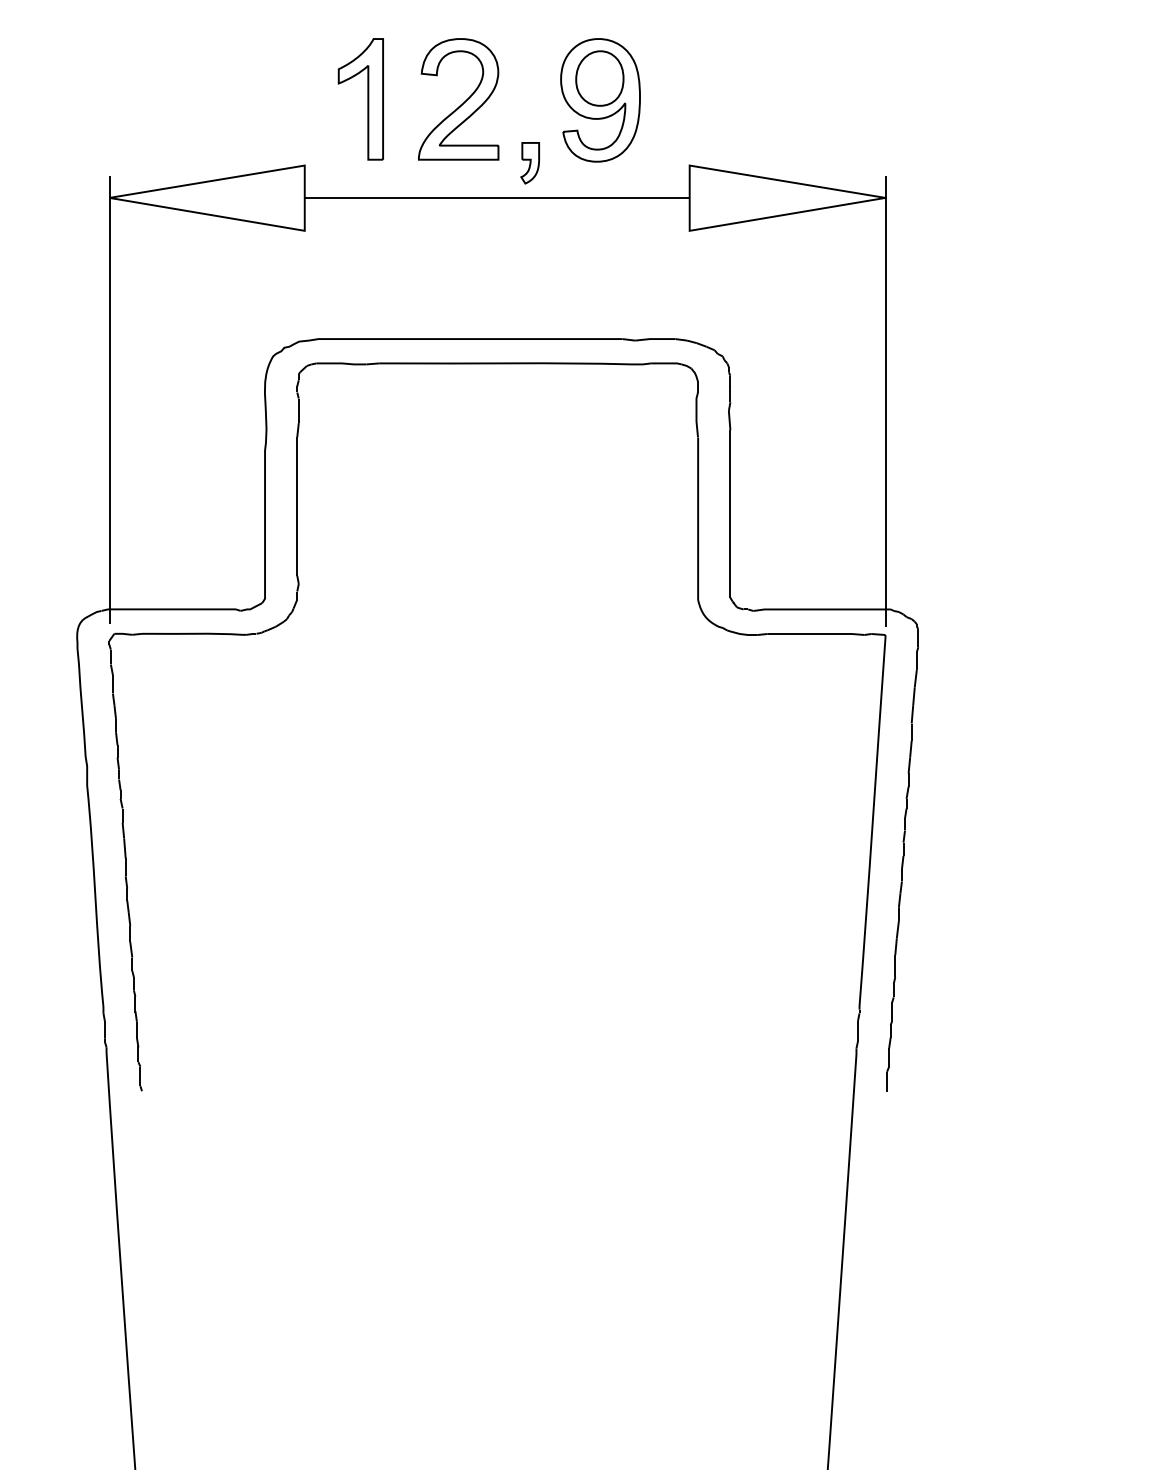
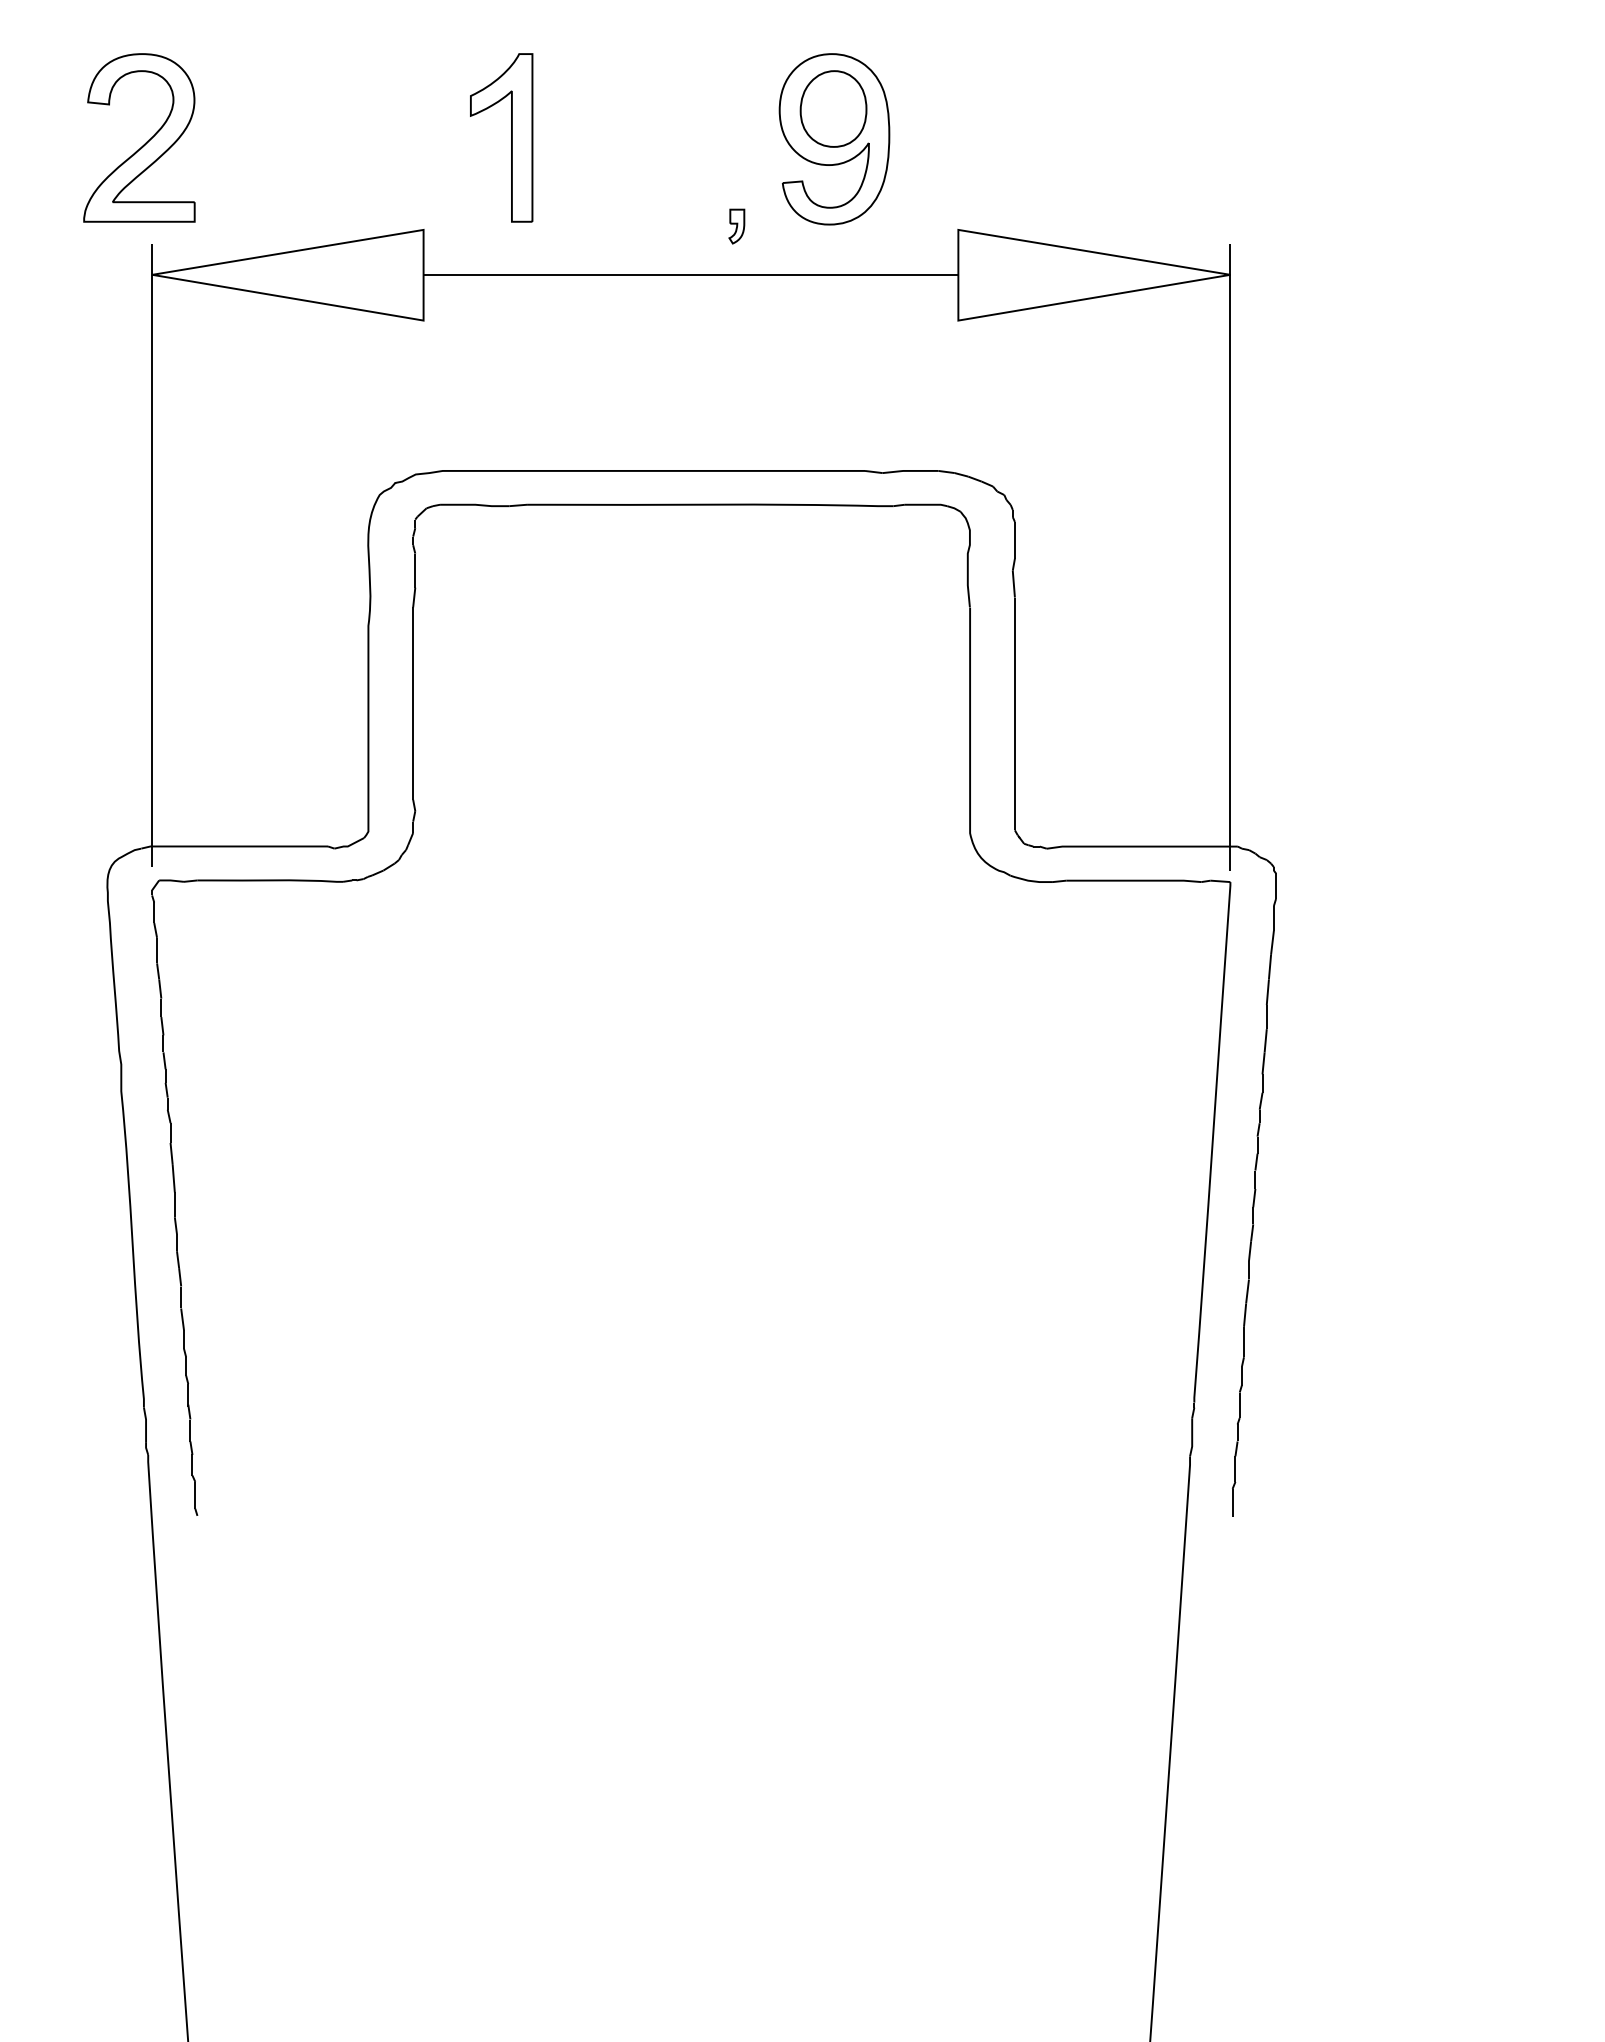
part: (463, 102) -> (145, 142), moved
part: (529, 163) -> (736, 226), size x0.6

